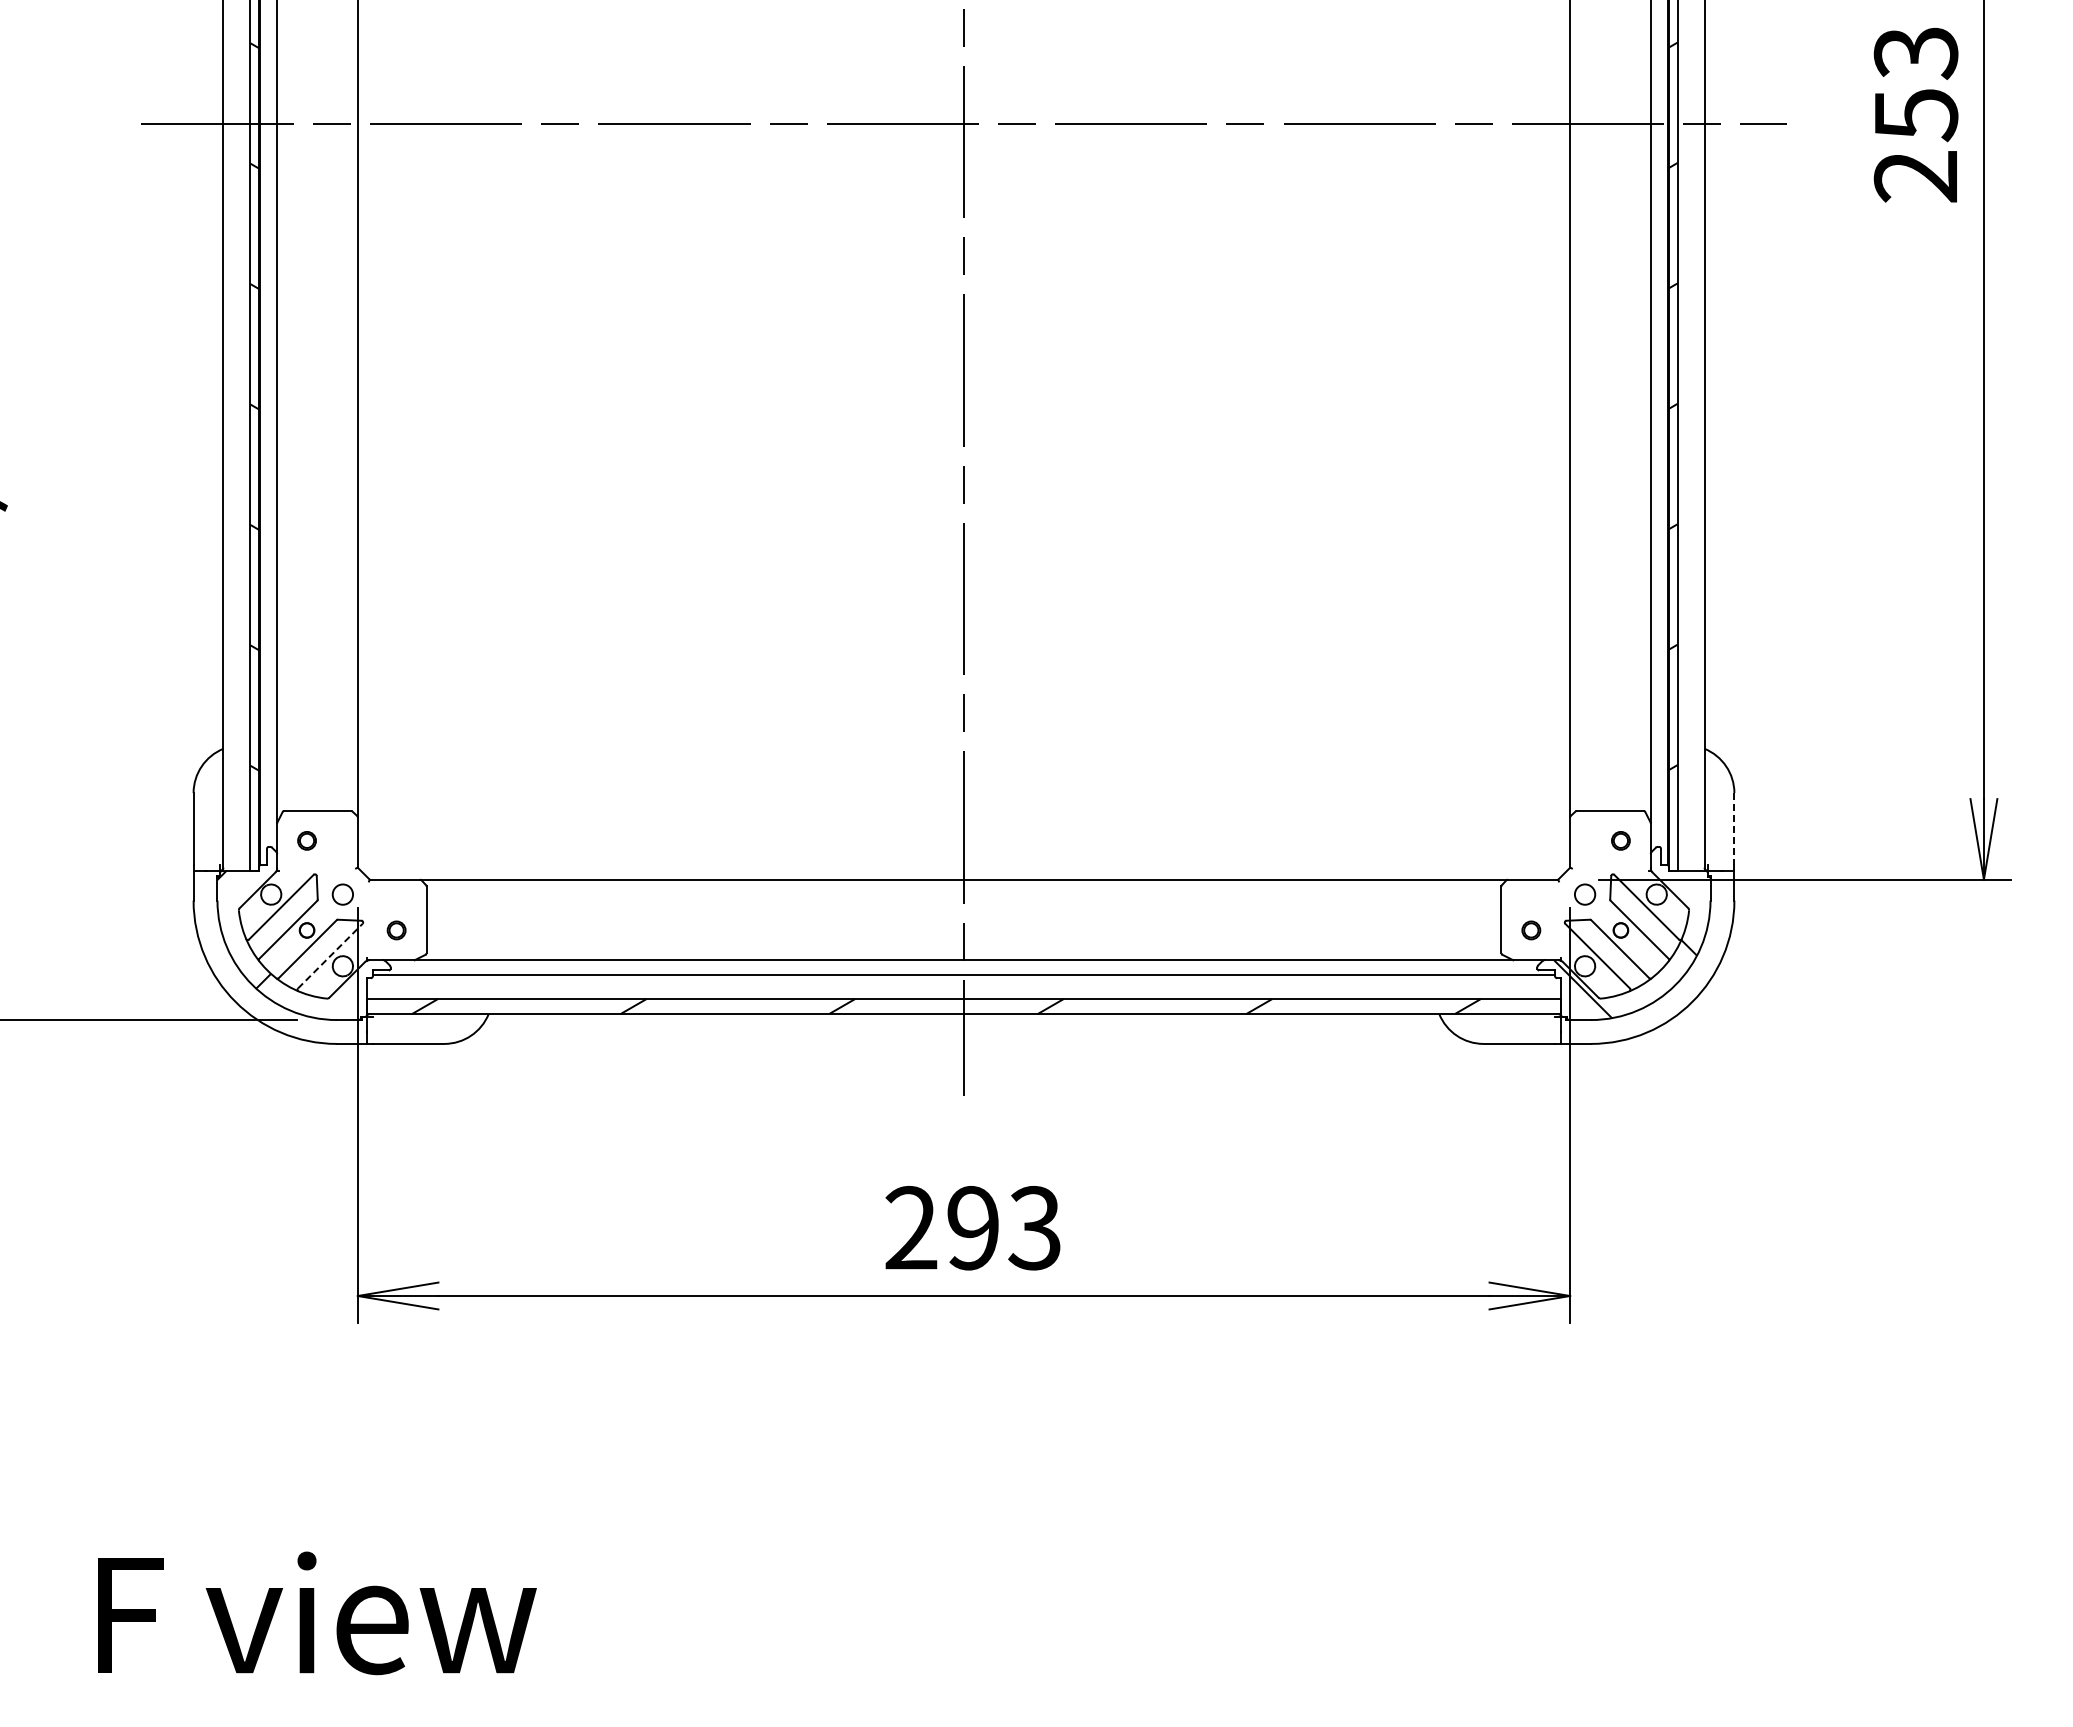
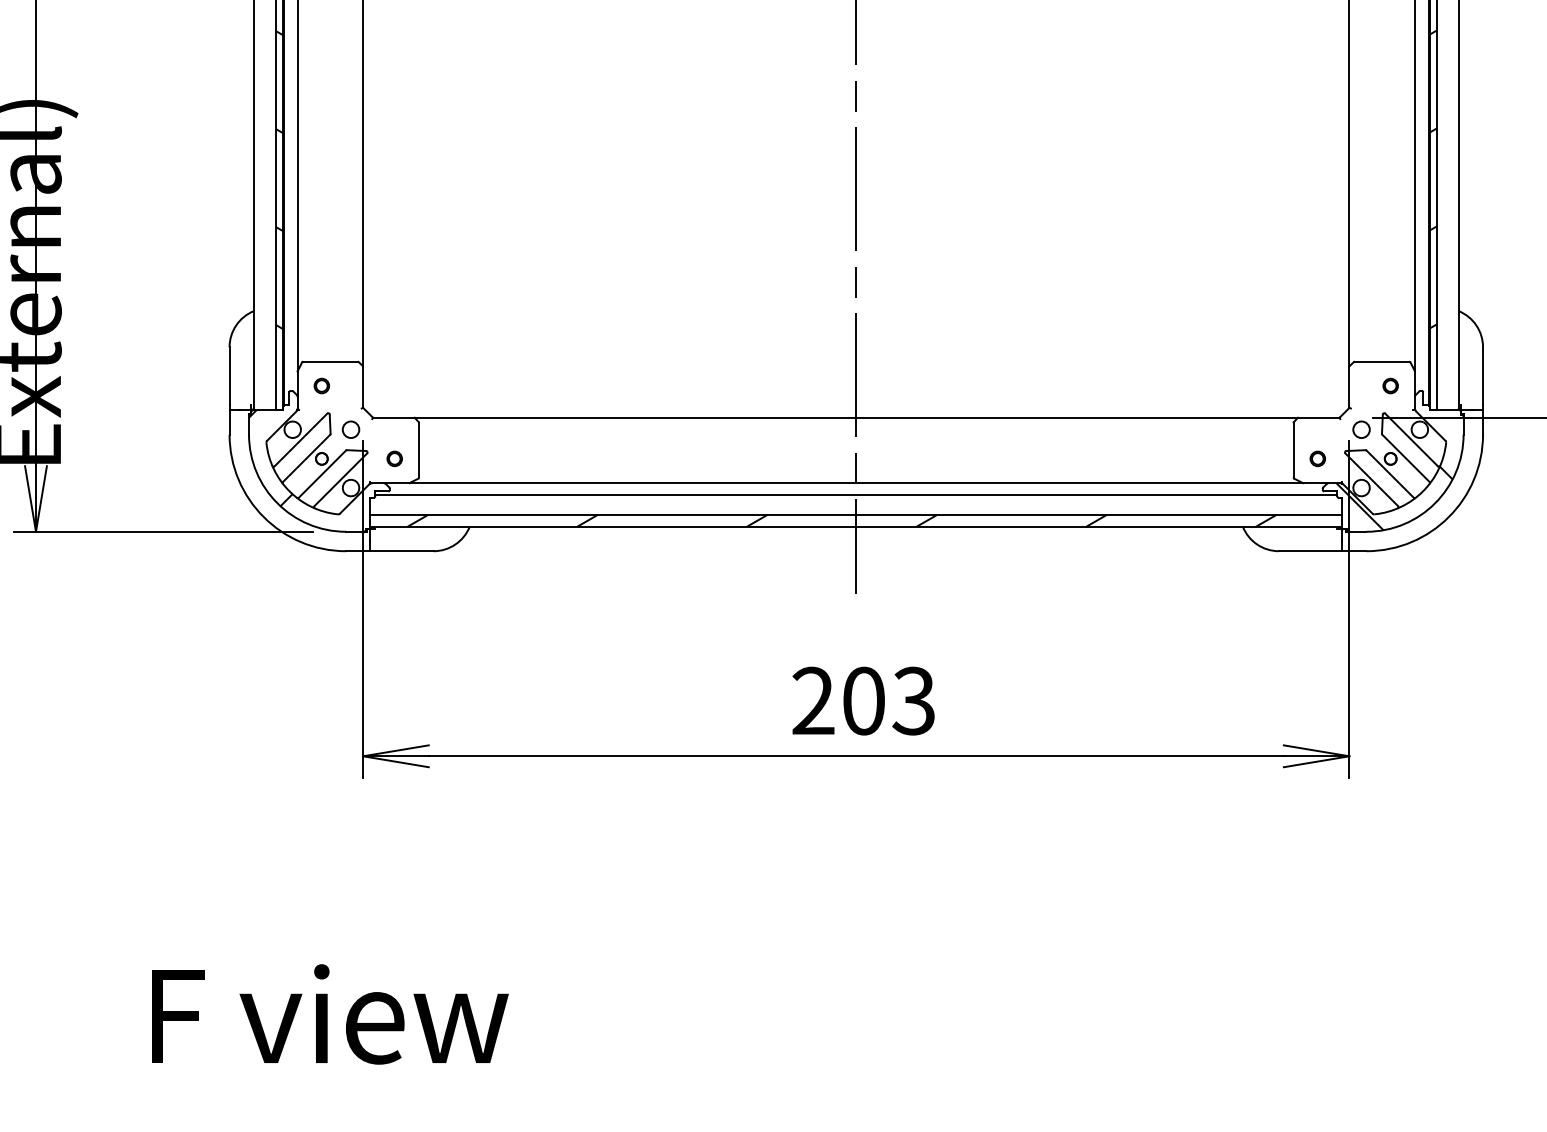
line: (1734, 828) -> (1483, 375), dashed -> solid
line: (330, 956) -> (340, 480), dashed -> solid
text: (973, 1228) -> (864, 701), 293 -> 203

